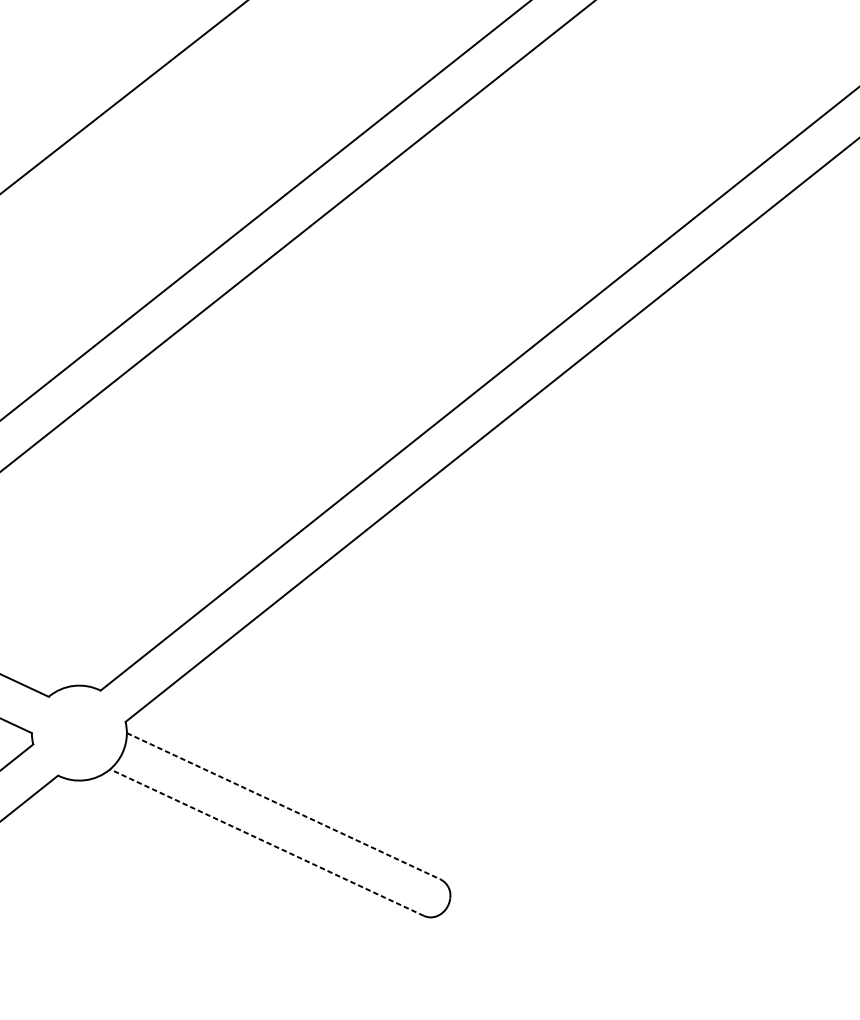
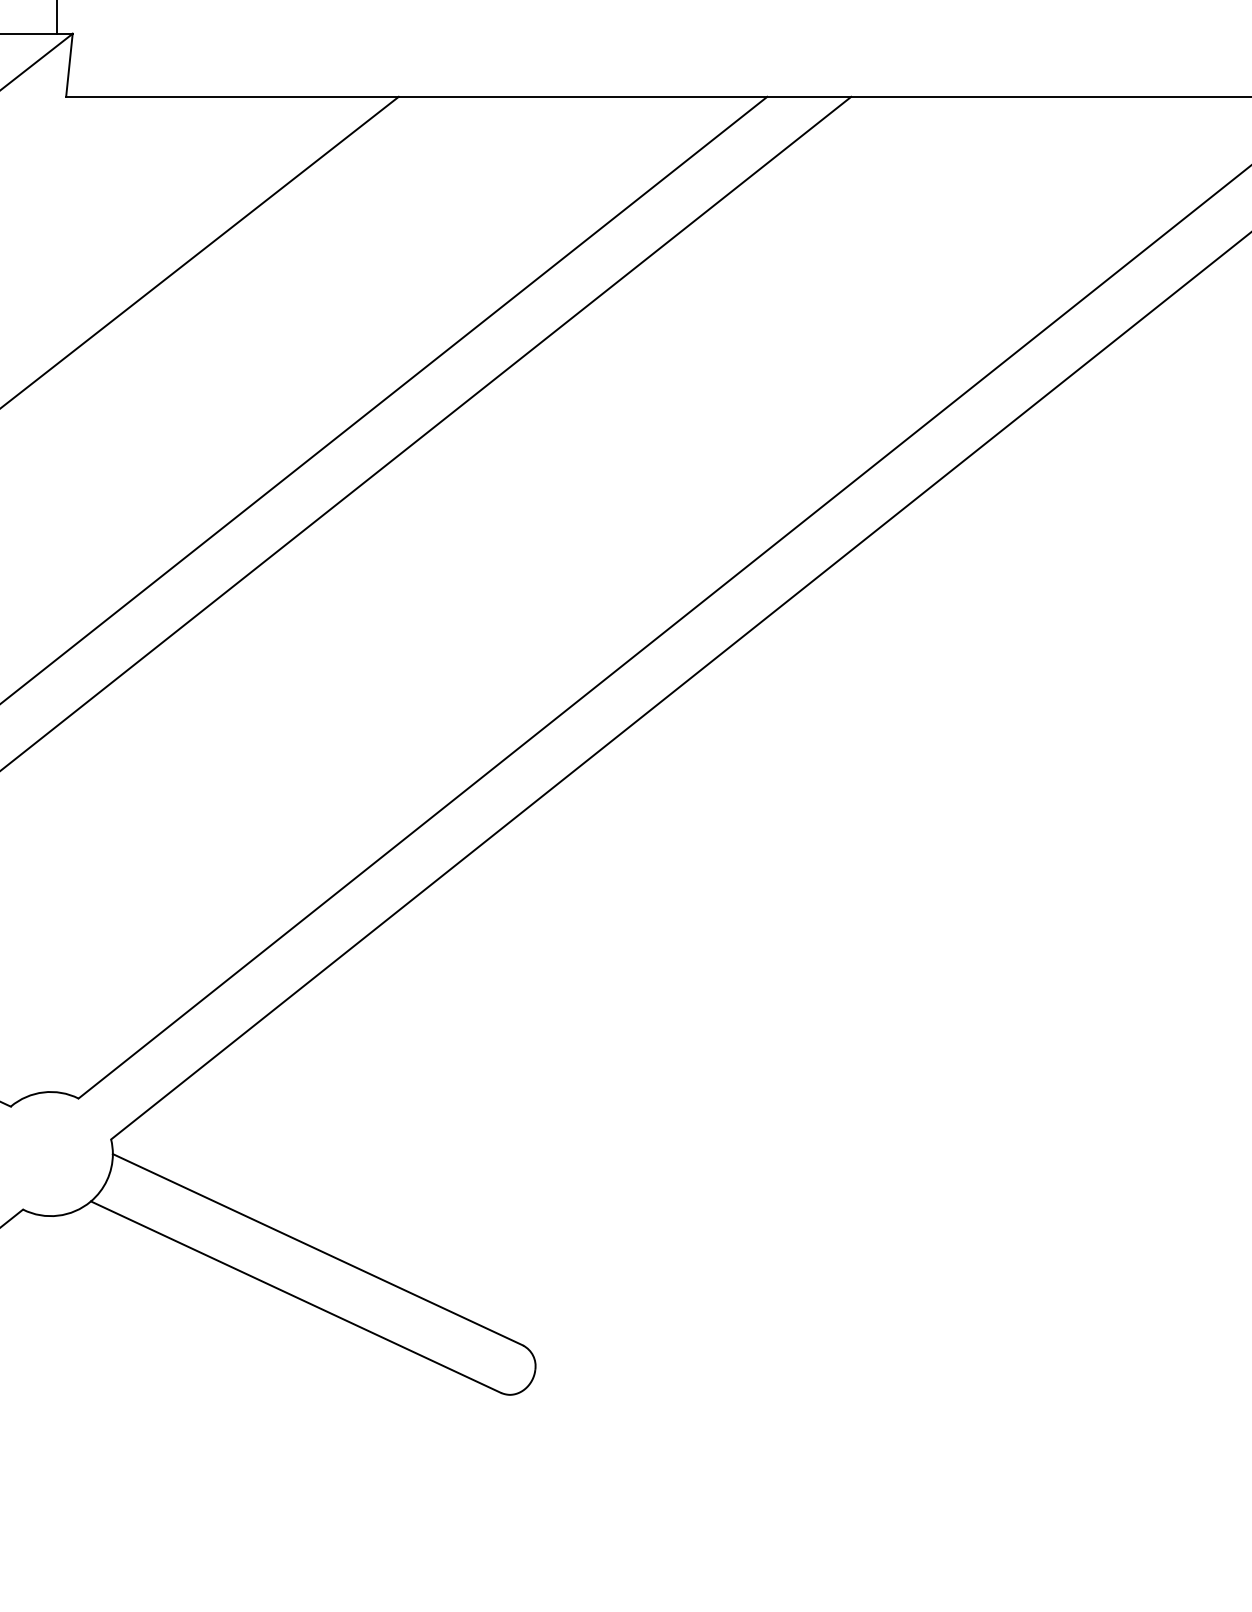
line: (284, 806) -> (318, 1250), dashed -> solid
line: (266, 842) -> (295, 1296), dashed -> solid

